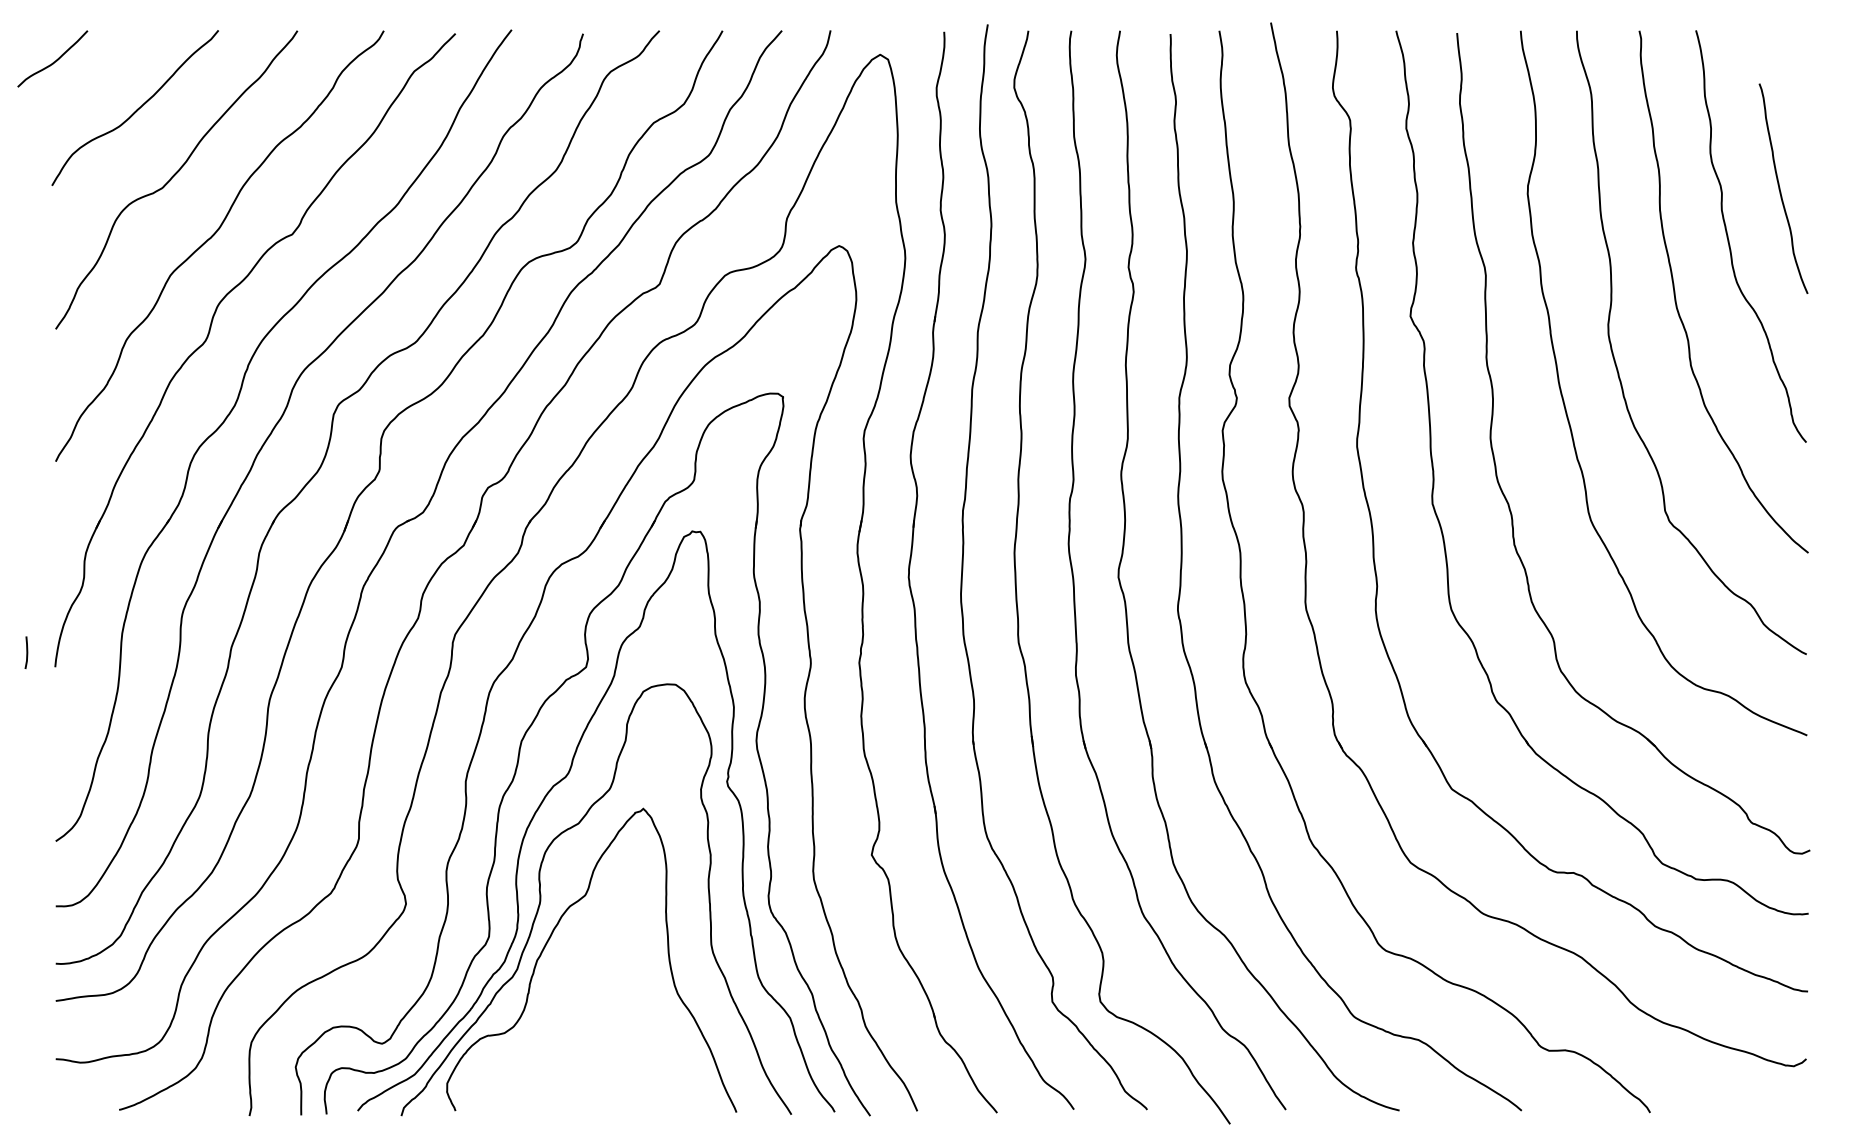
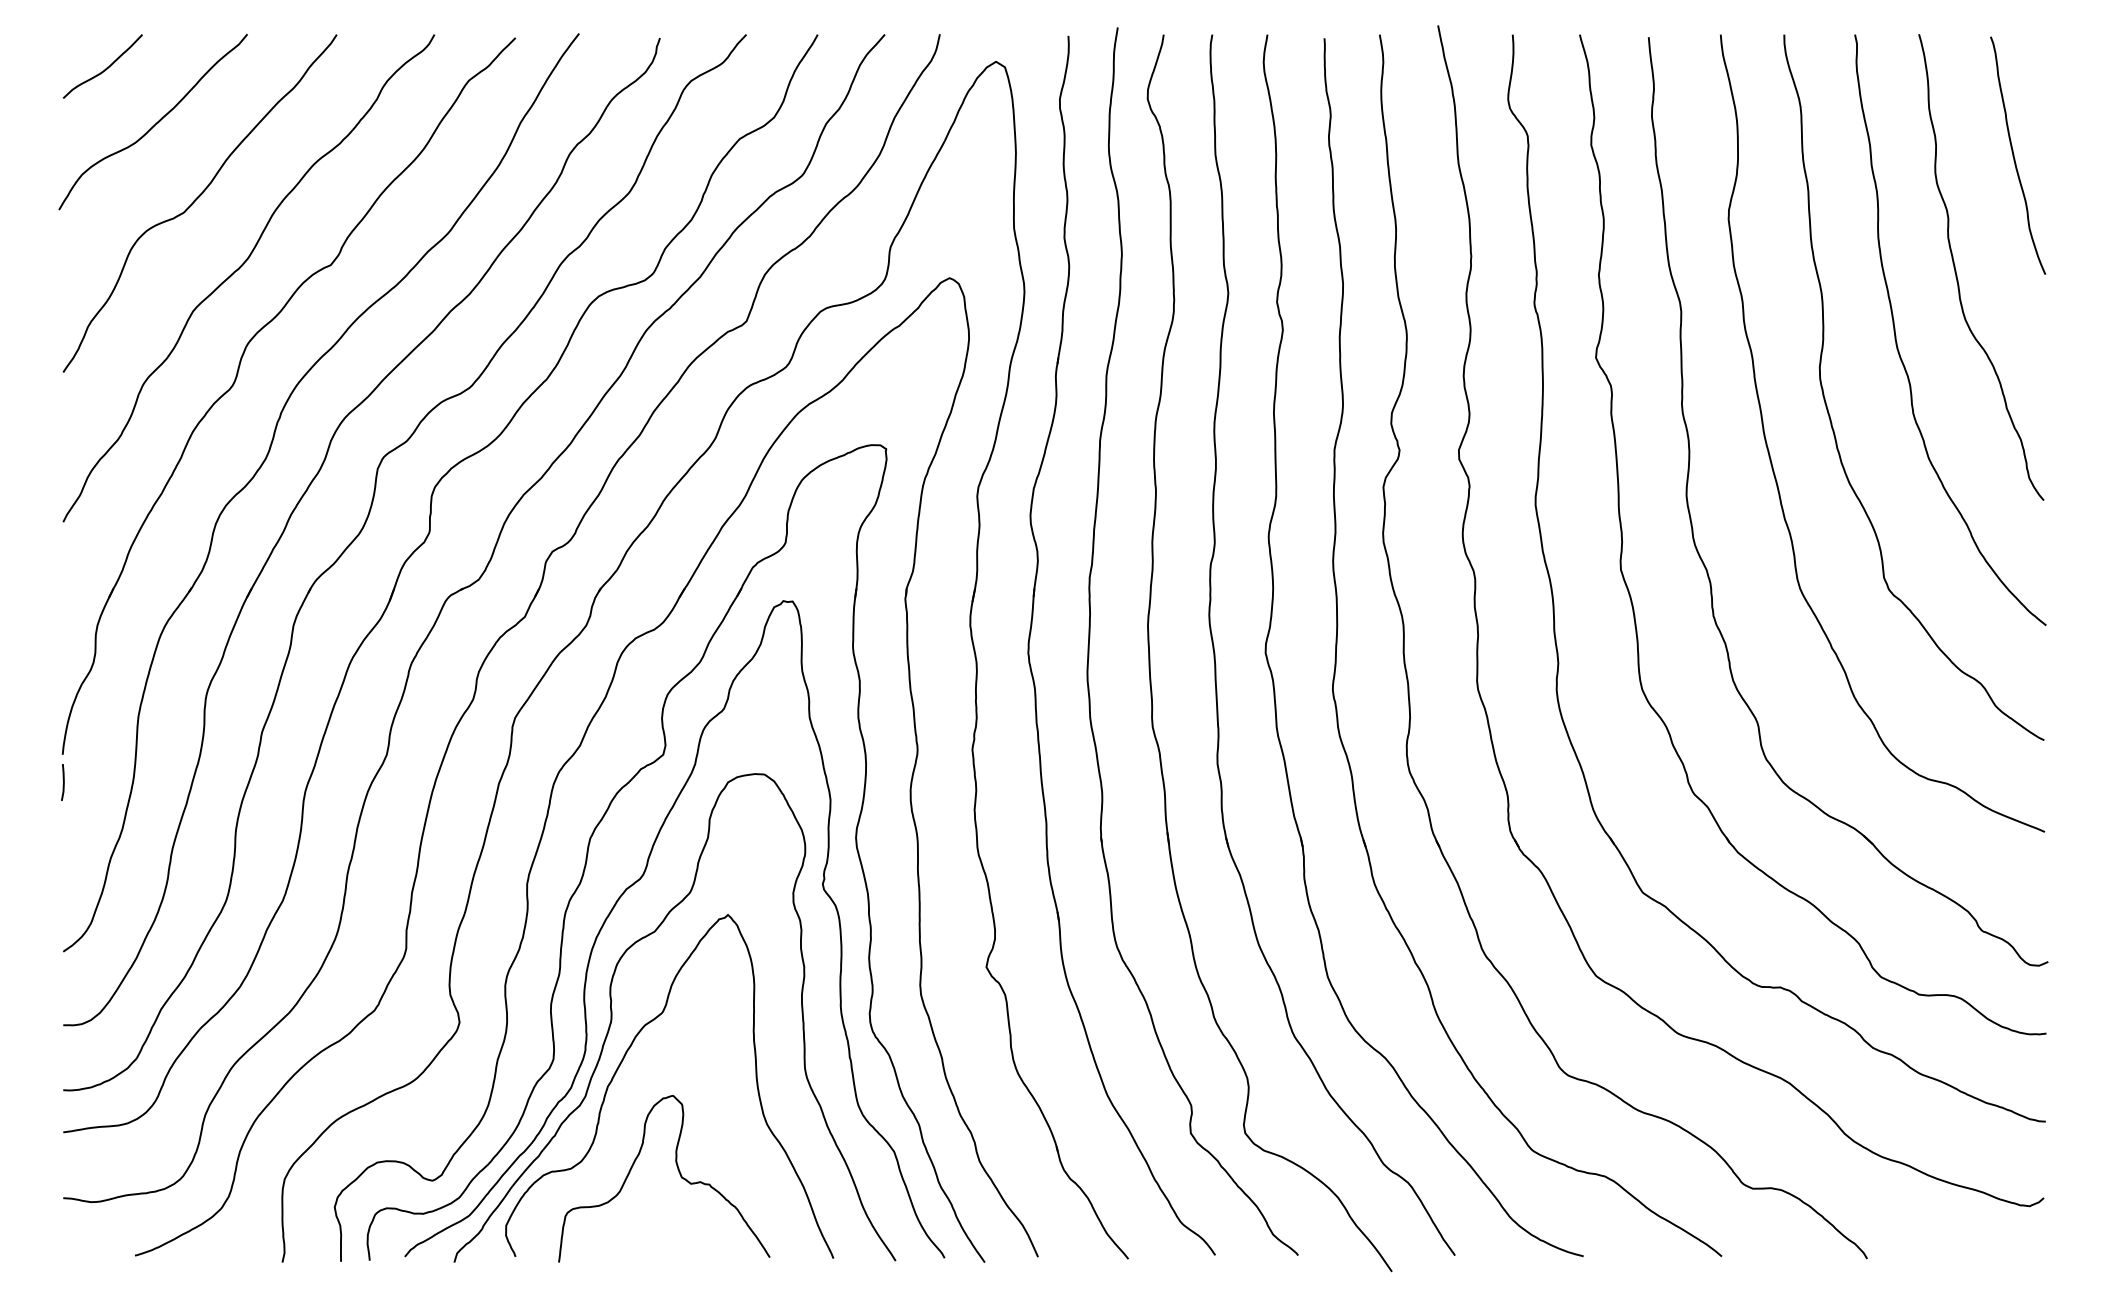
curve: (53, 61) -> (103, 69), moved
curve: (1780, 188) -> (2014, 155), moved
line: (26, 652) -> (62, 782), moved
curve: (599, 1036) -> (678, 1172), added

